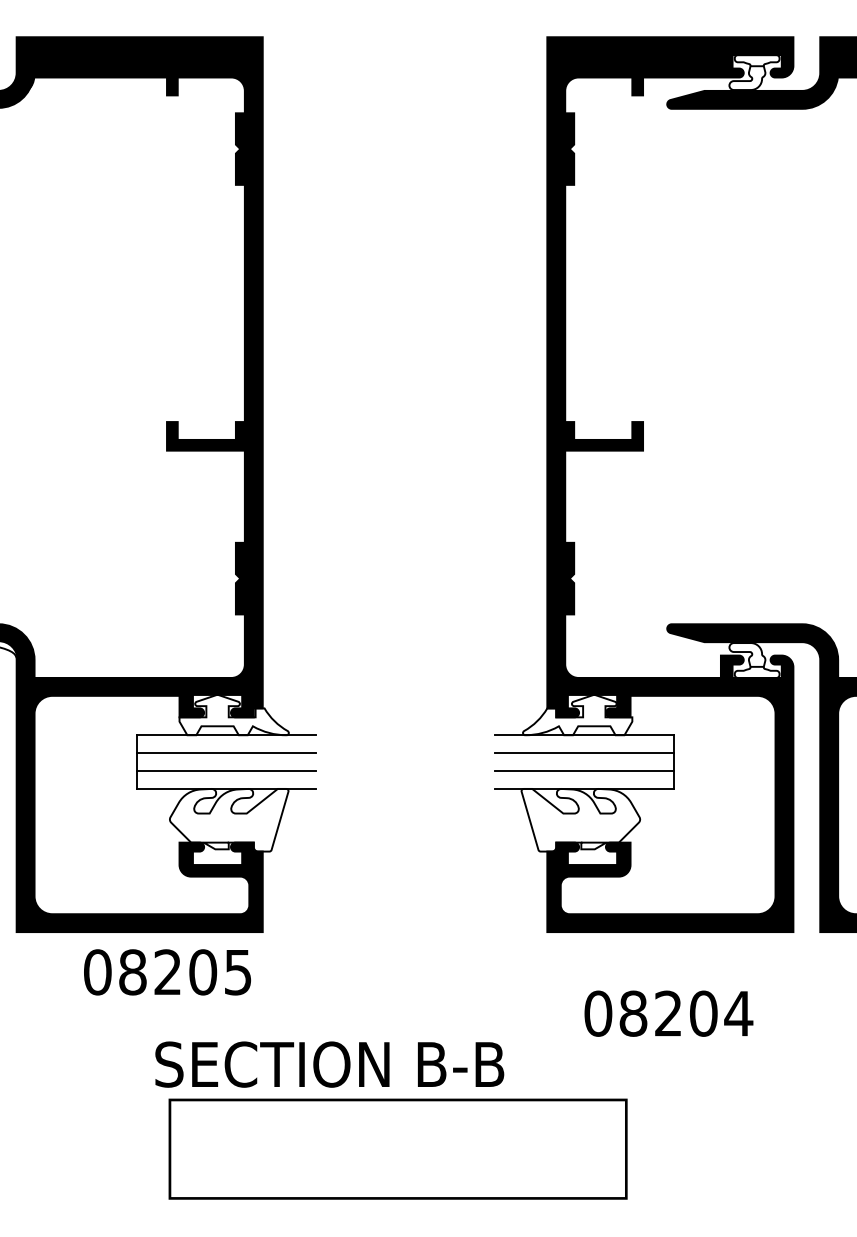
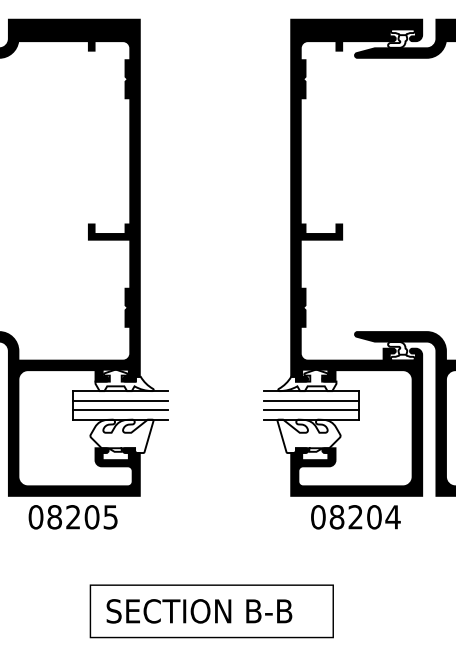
text: (166, 972) -> (72, 517), moved
text: (668, 1014) -> (355, 517), moved
text: (329, 1064) -> (199, 611), moved

